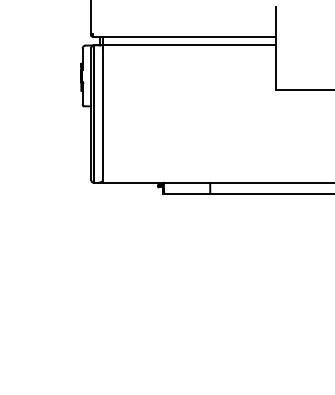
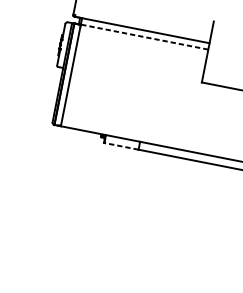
line: (188, 45) -> (144, 37), solid -> dashed
line: (186, 193) -> (121, 146), solid -> dashed

